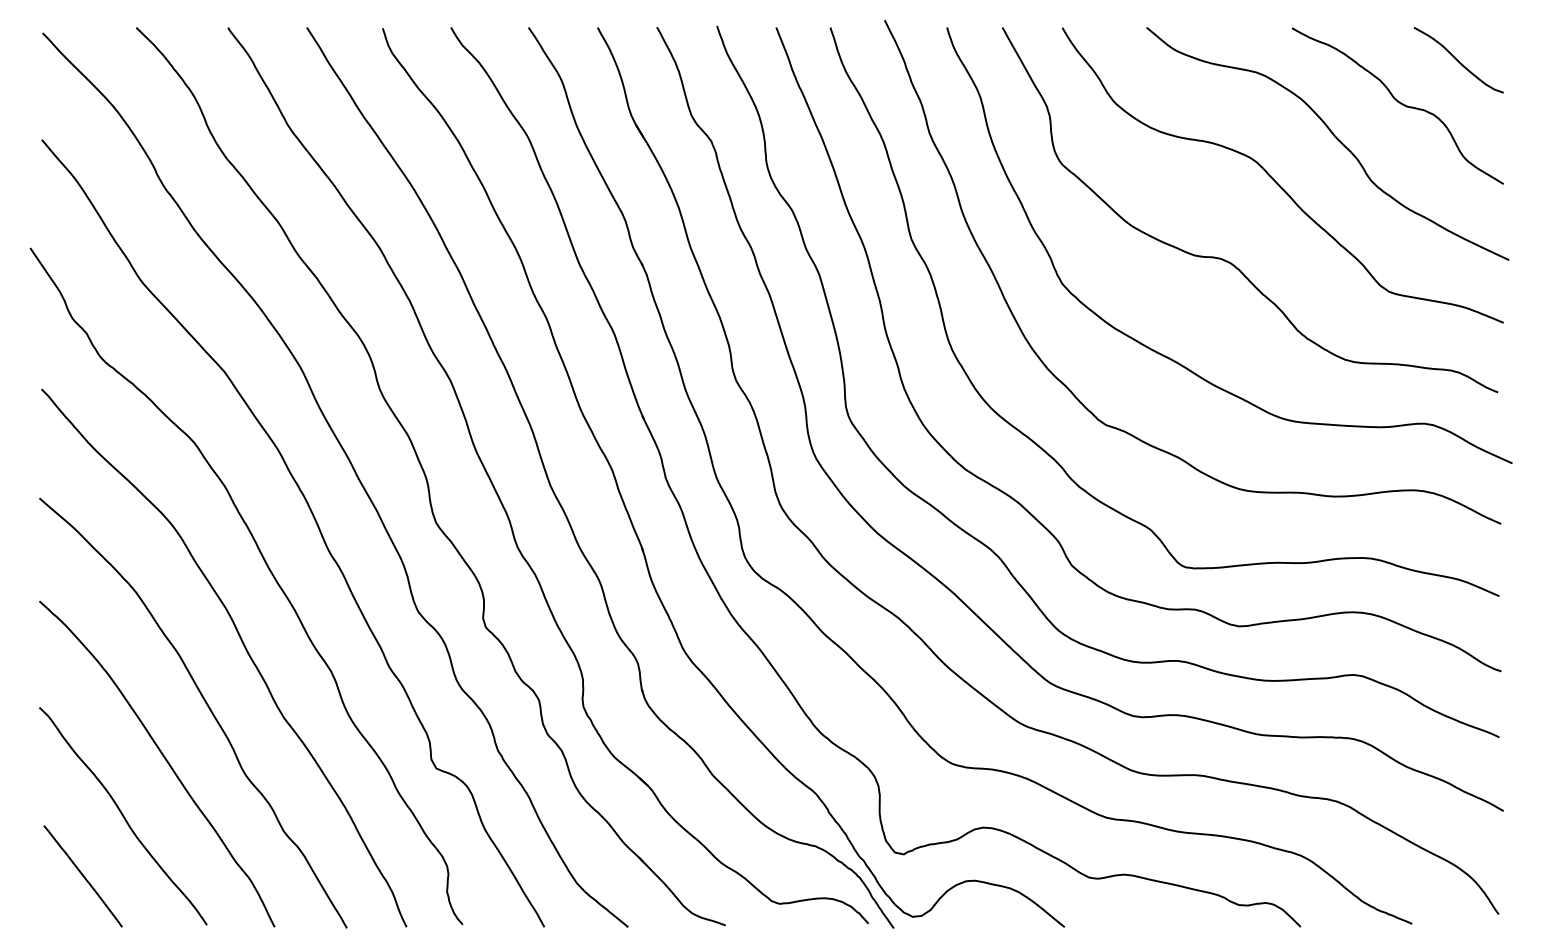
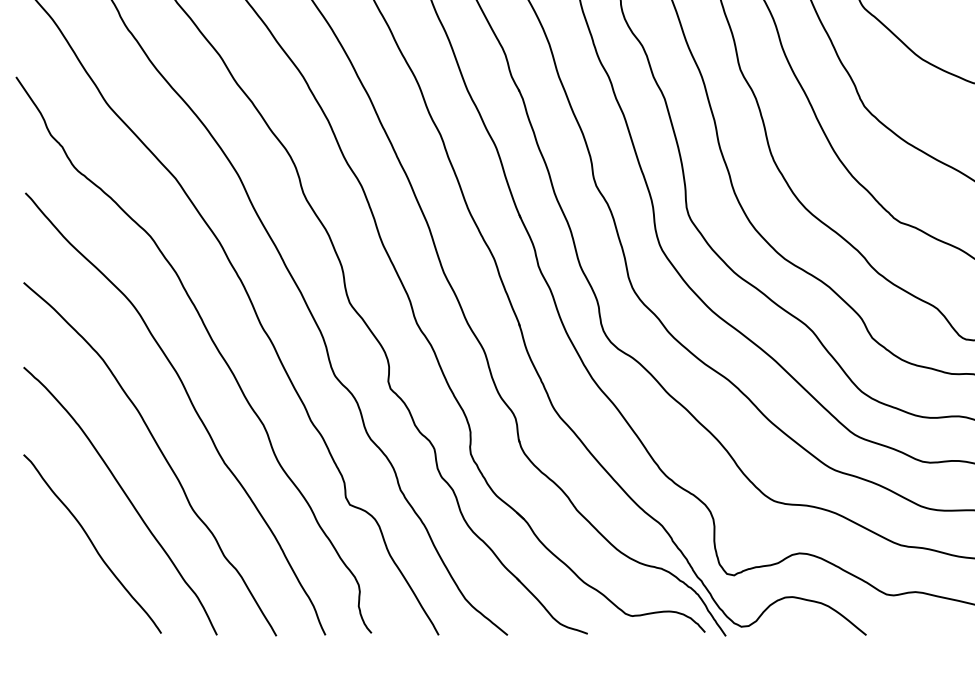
line: (82, 876) -> (59, 593), removed

